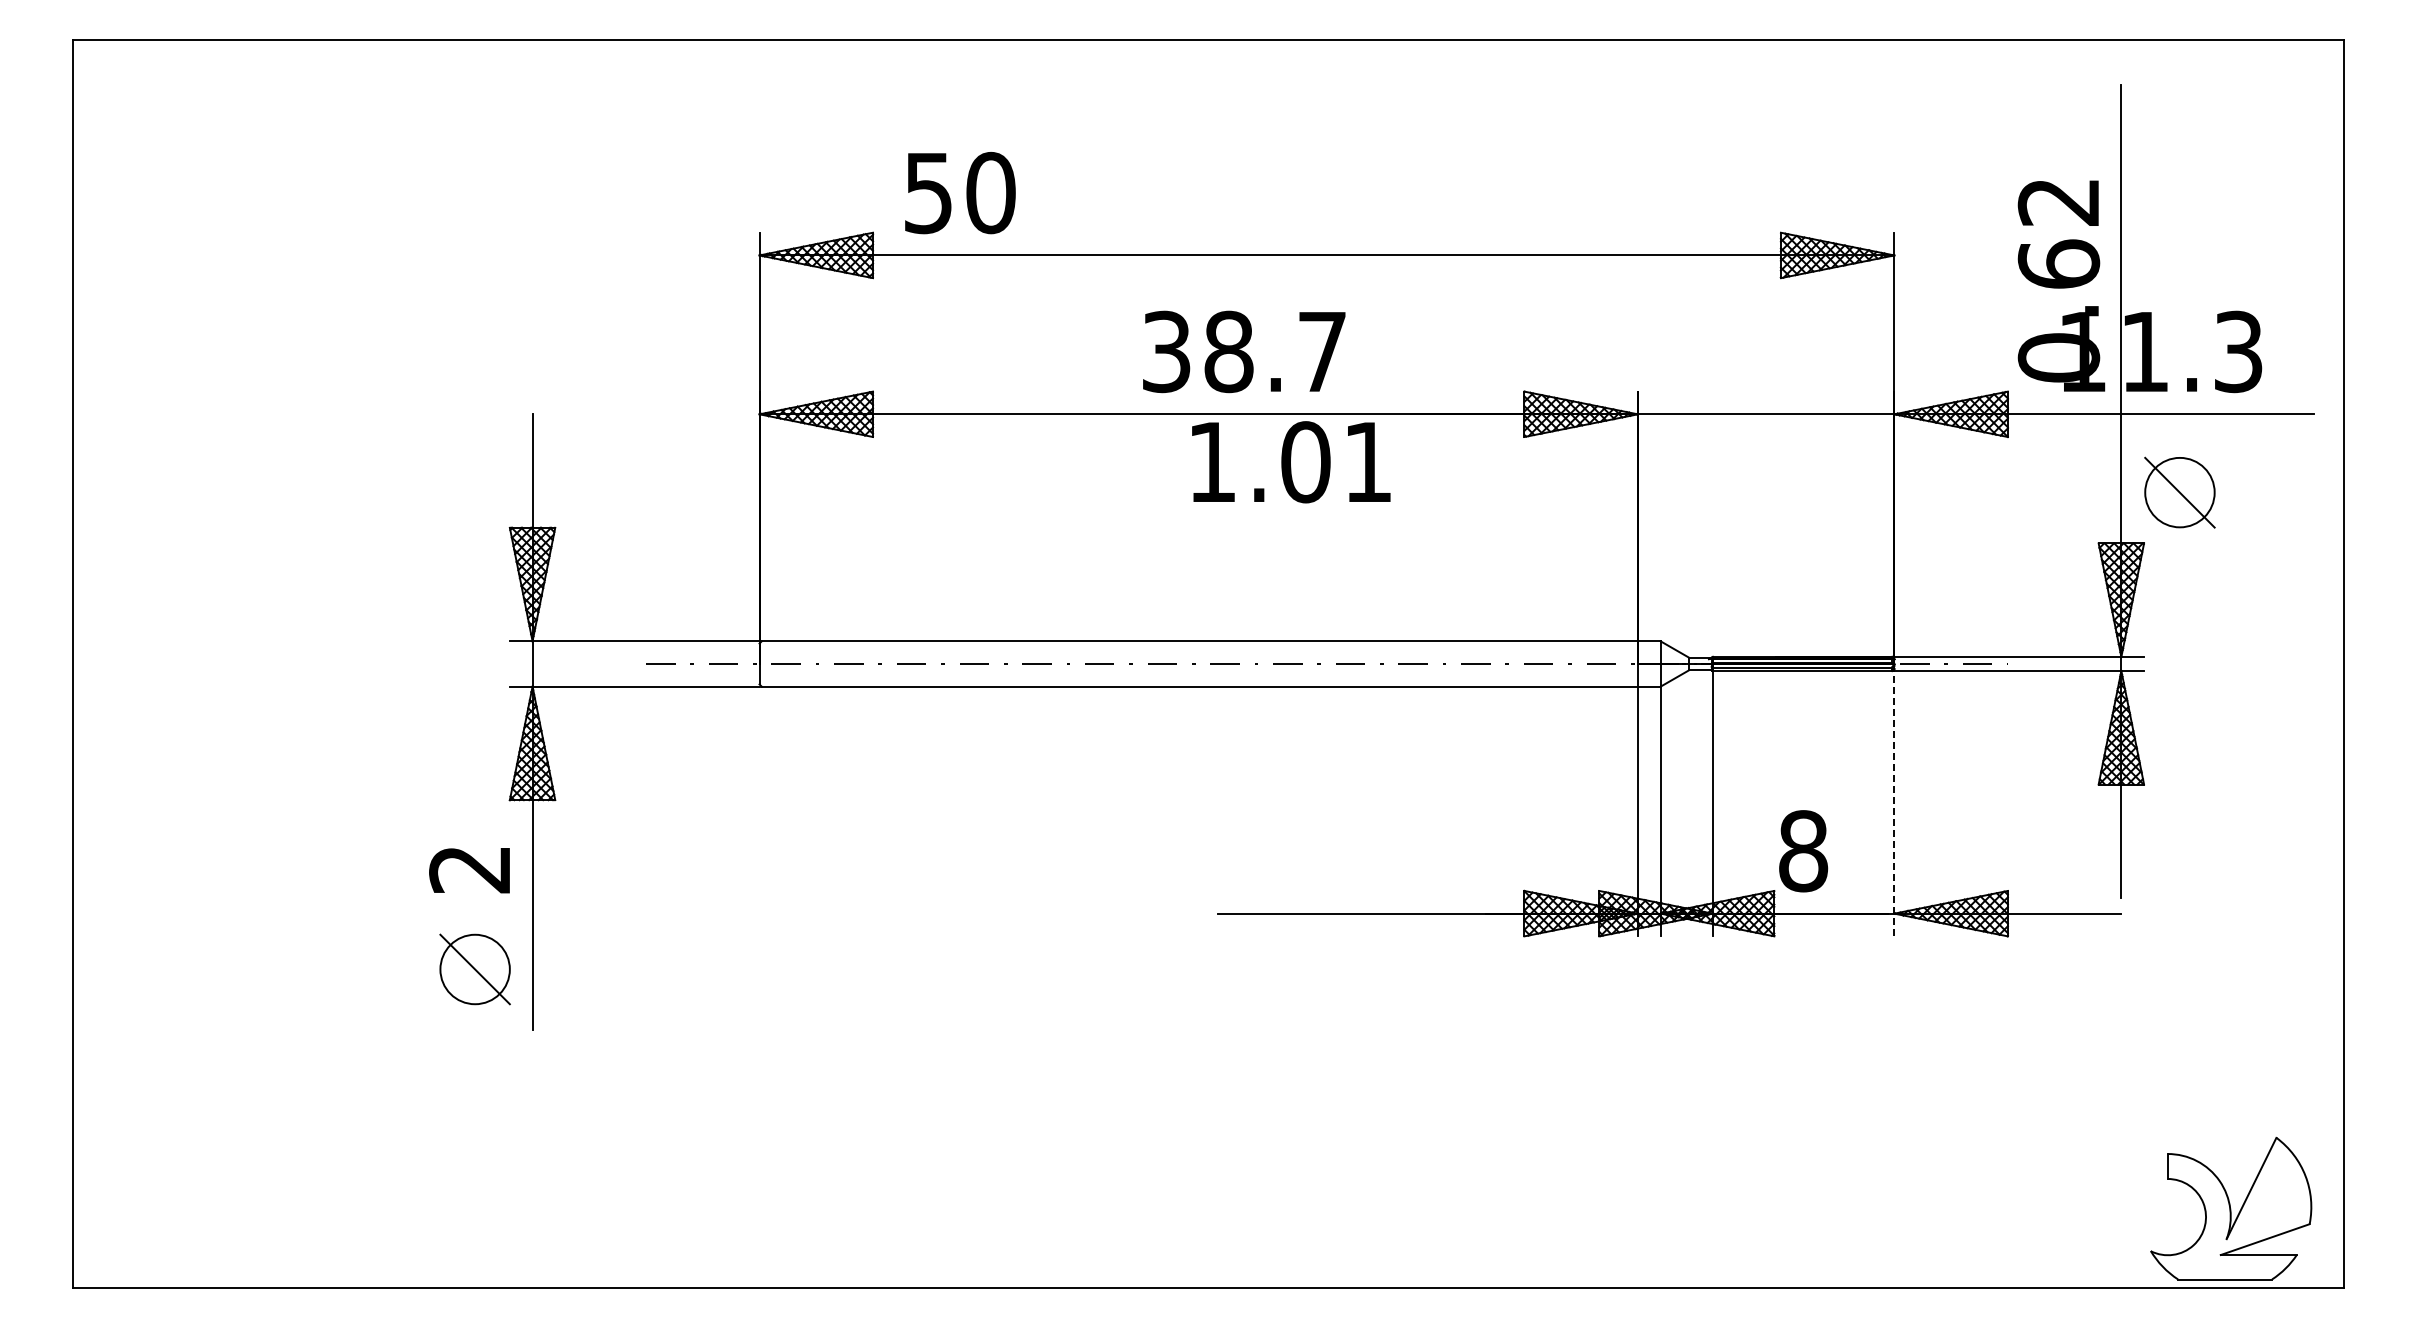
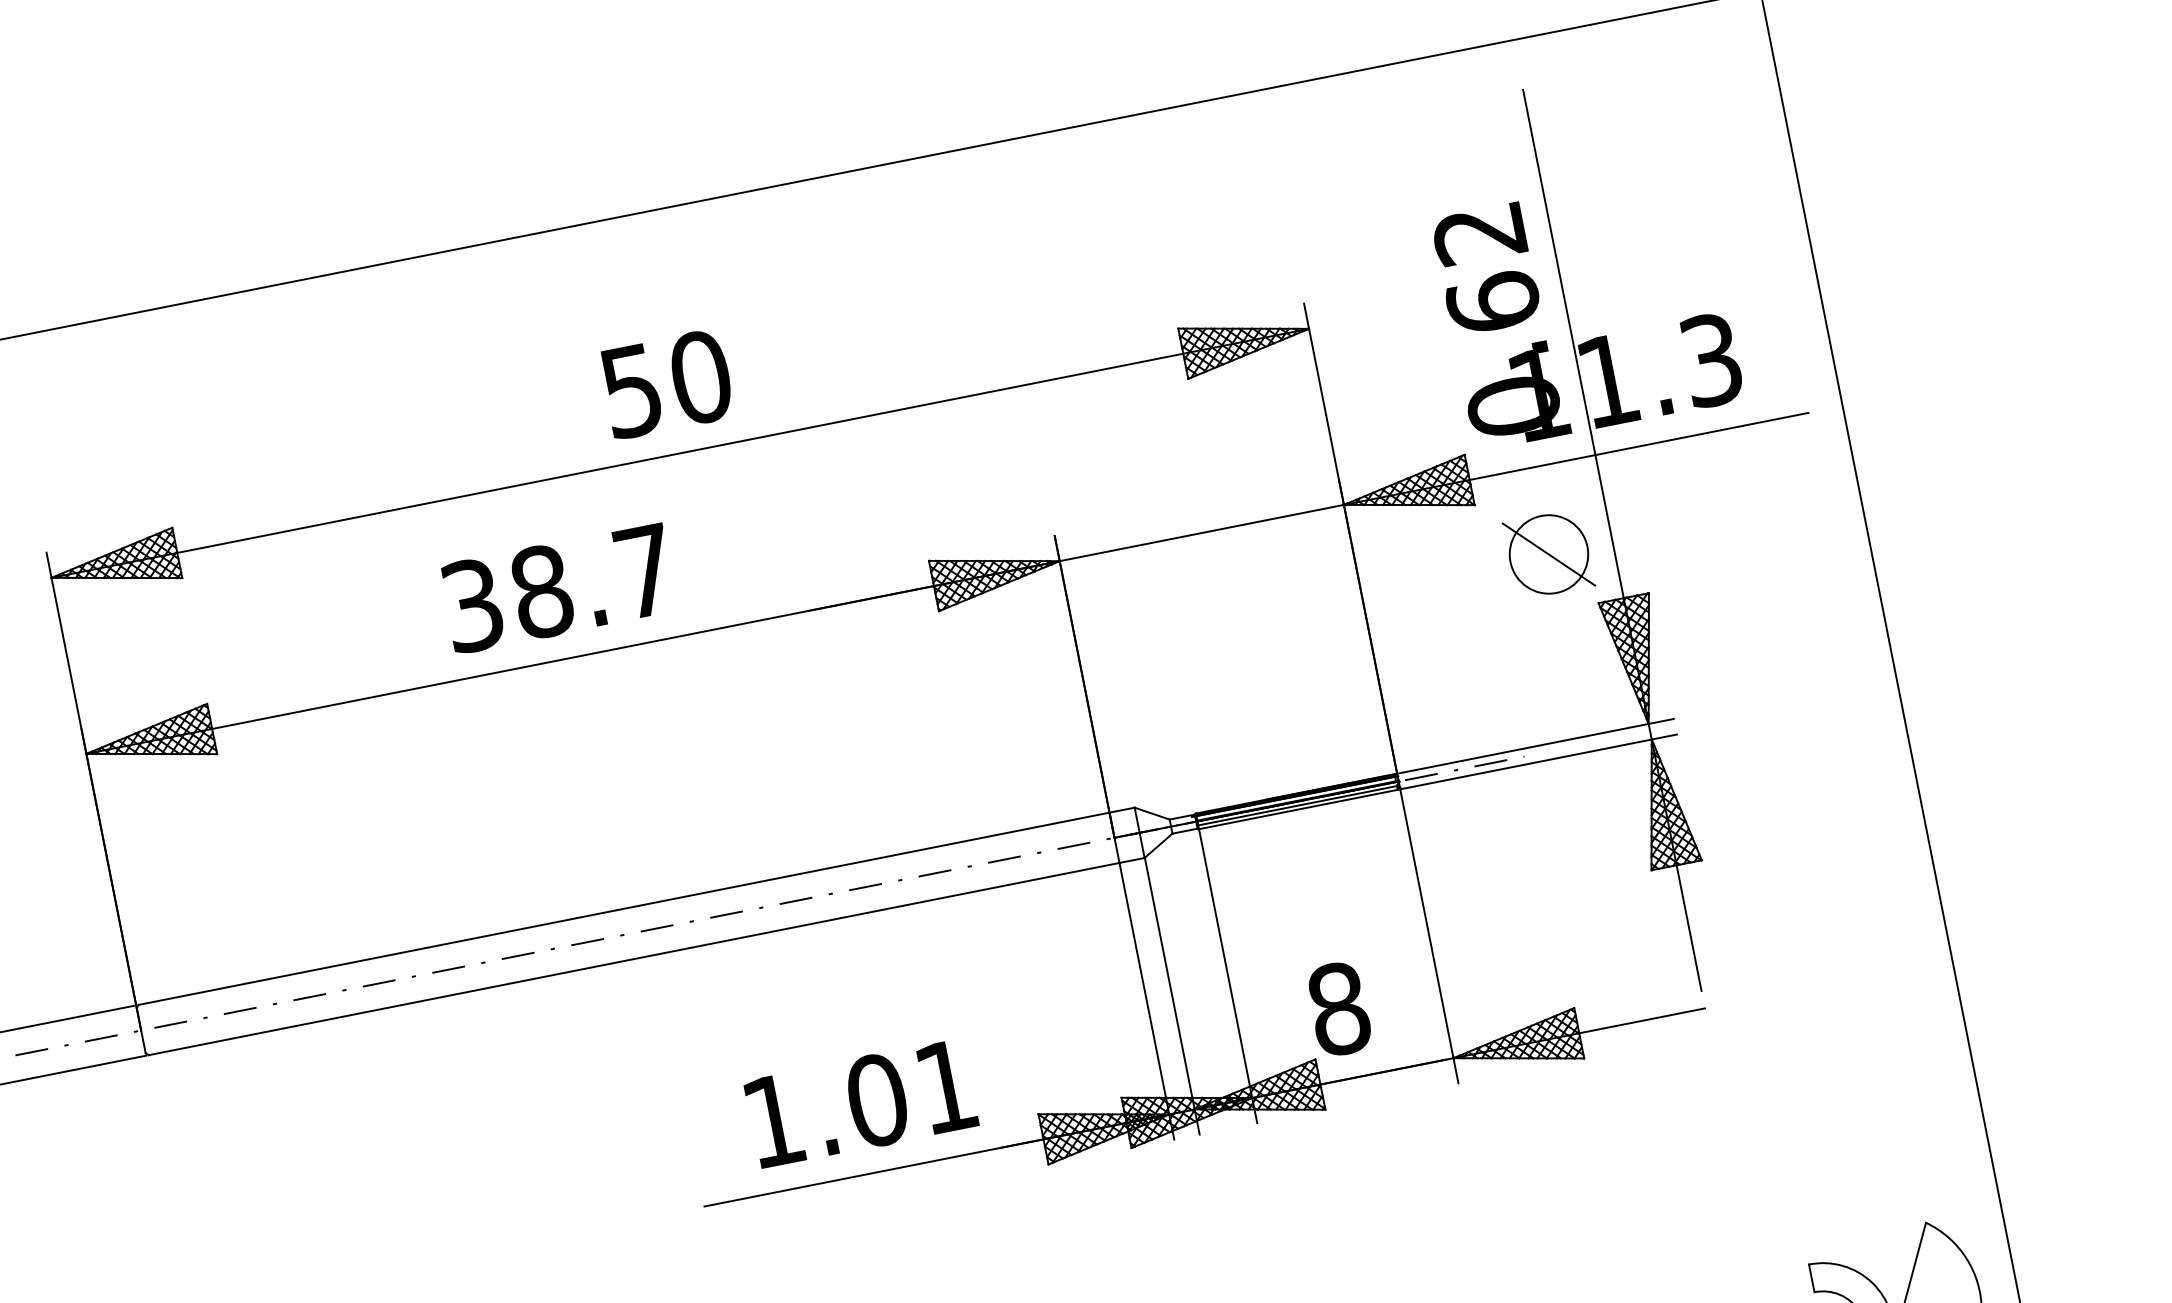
text: (960, 193) -> (667, 384), moved
text: (1244, 351) -> (559, 587), moved
text: (1291, 462) -> (861, 1103), moved
part: (2179, 492) -> (1548, 554), moved
line: (1894, 803) -> (1429, 936), dashed -> solid

